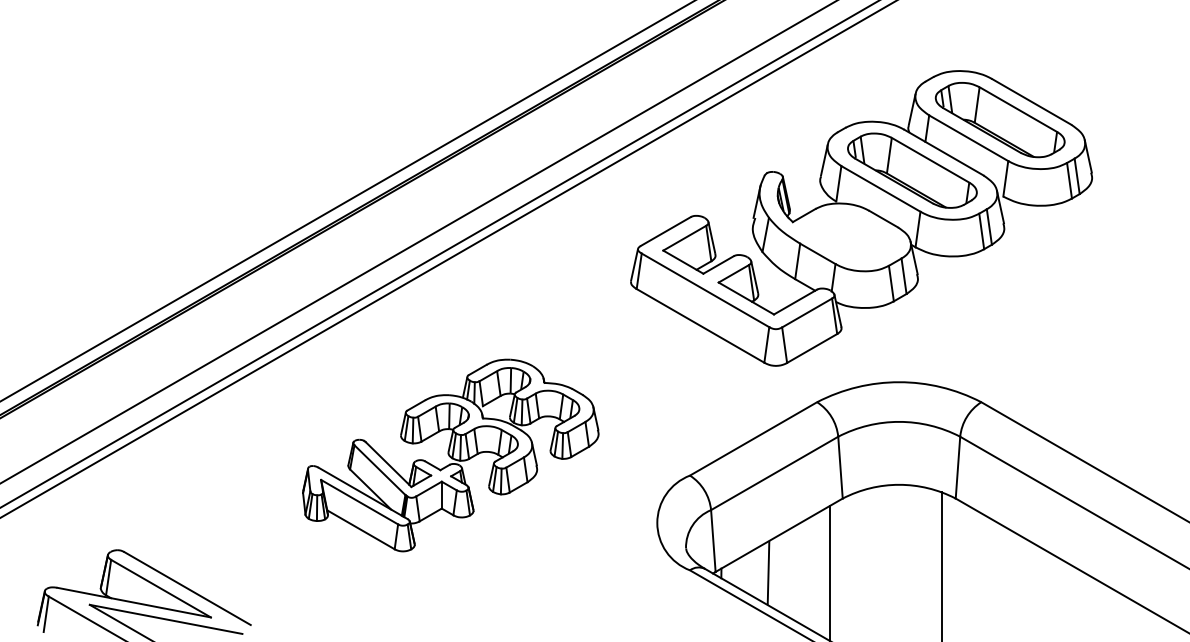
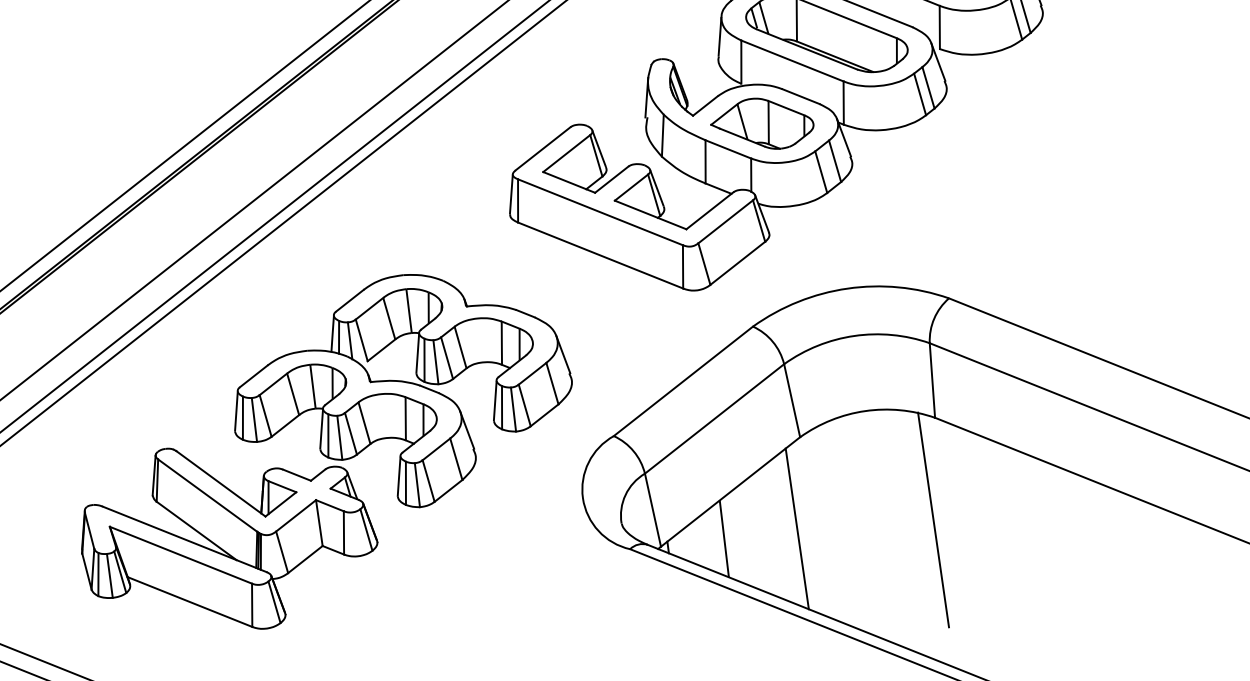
part: (848, 237) -> (762, 124), added
part: (450, 455) -> (324, 453), size x1.43

